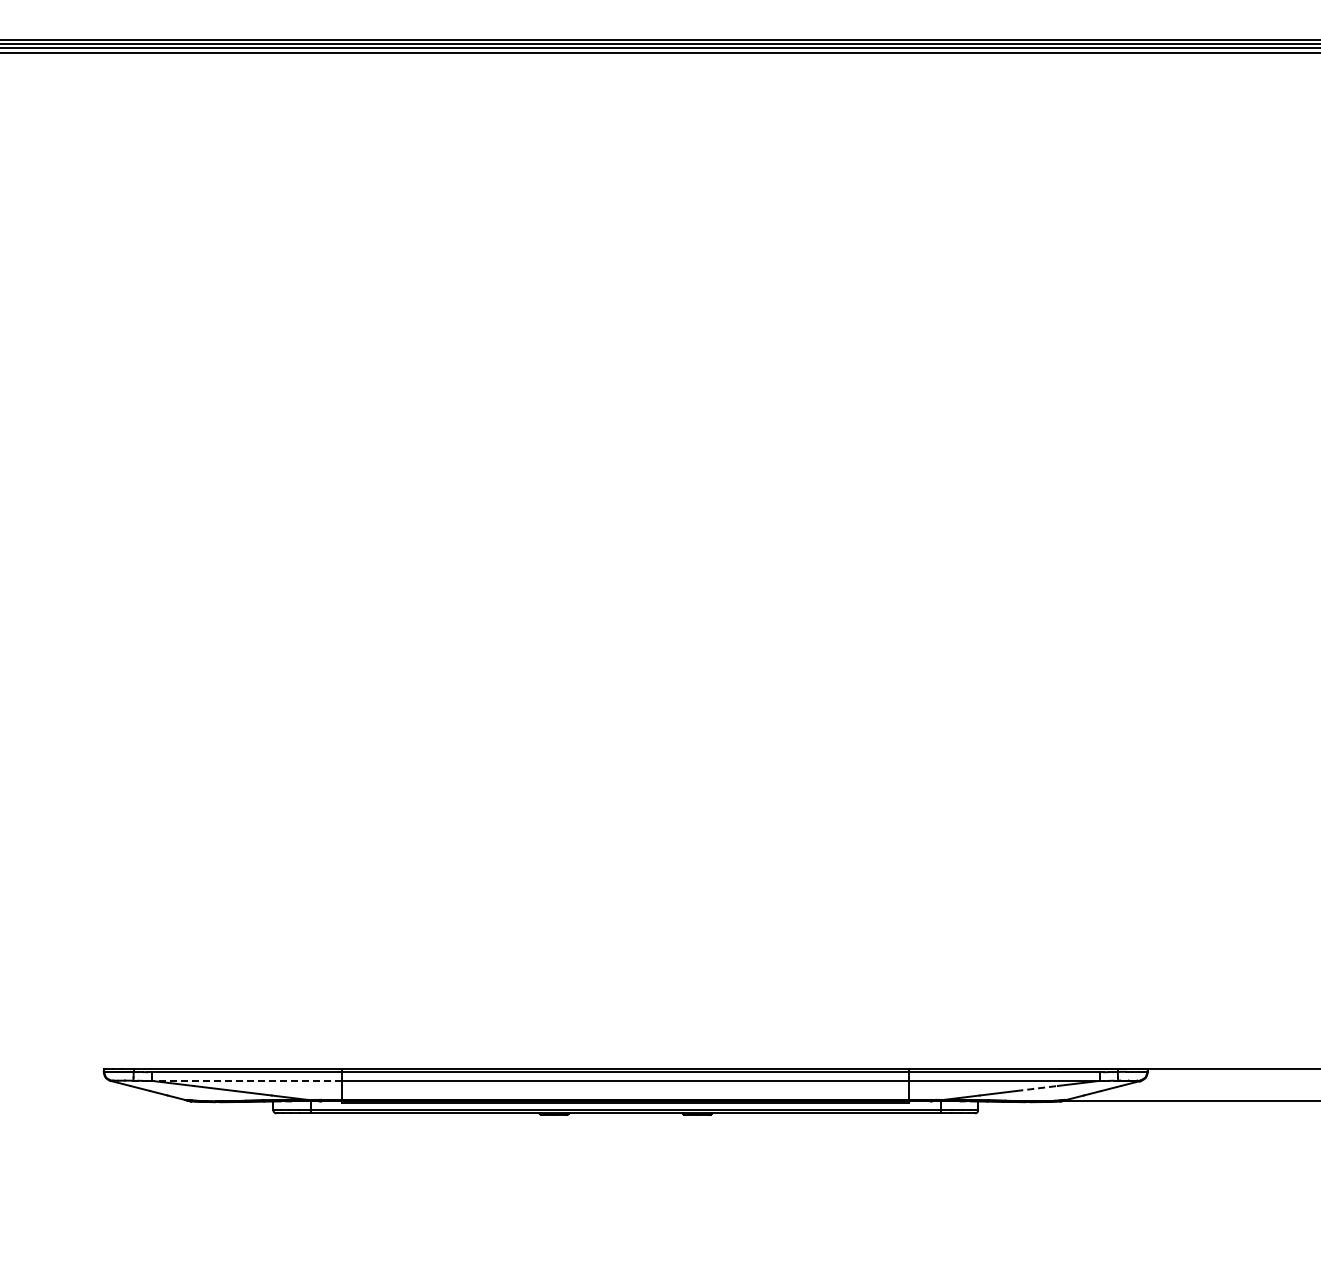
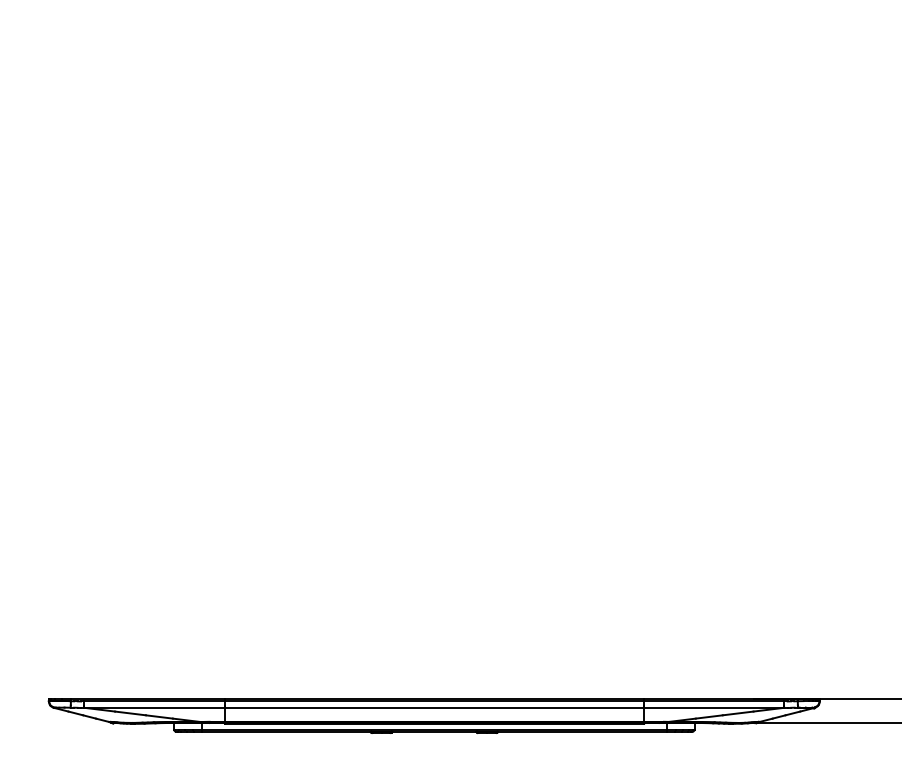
line: (246, 1080) -> (154, 707), dashed -> solid
line: (1037, 1088) -> (738, 713), dashed -> solid

